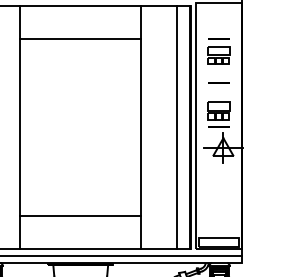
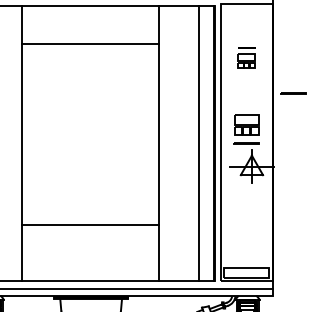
part: (218, 51) -> (246, 57), size x0.7
line: (218, 83) -> (293, 93), moved
line: (80, 216) -> (90, 225), moved

